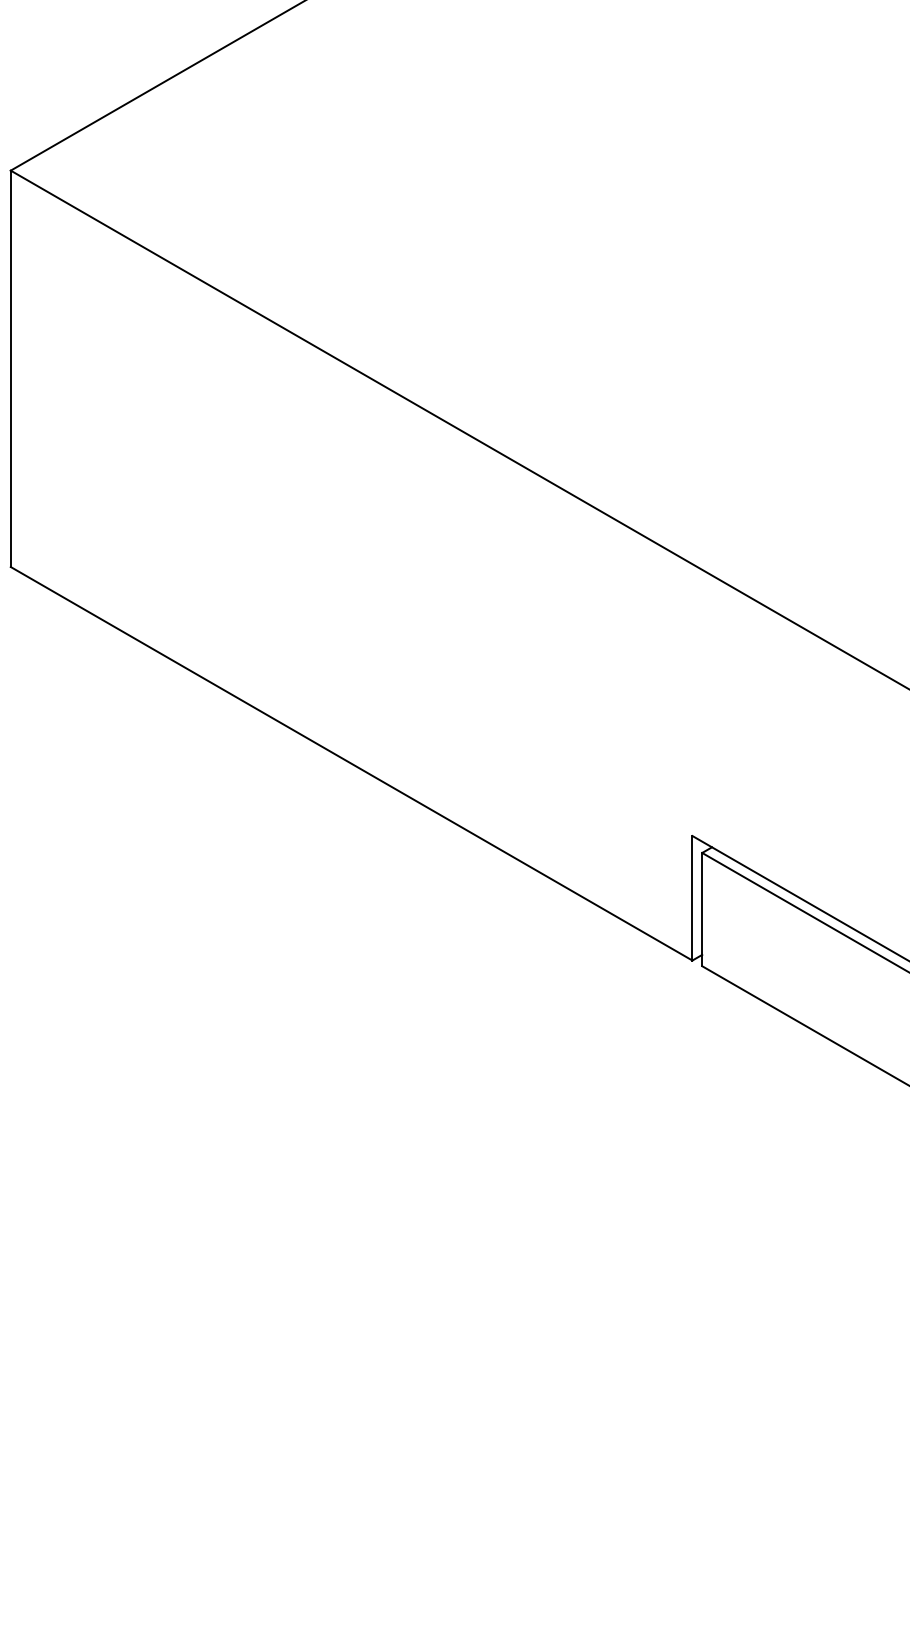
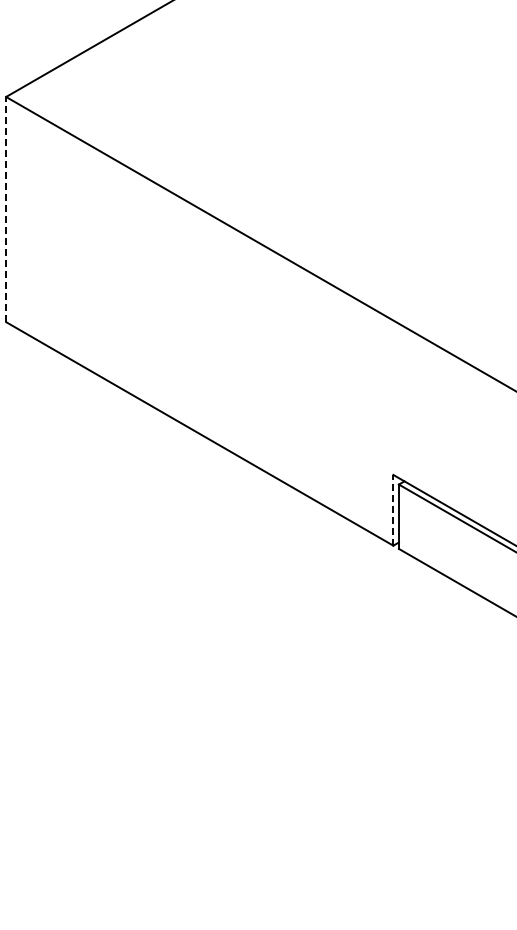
line: (11, 368) -> (6, 209), solid -> dashed
line: (692, 896) -> (393, 509), solid -> dashed

